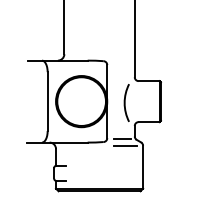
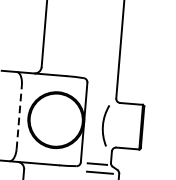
line: (47, 101) -> (19, 117), solid -> dashed

